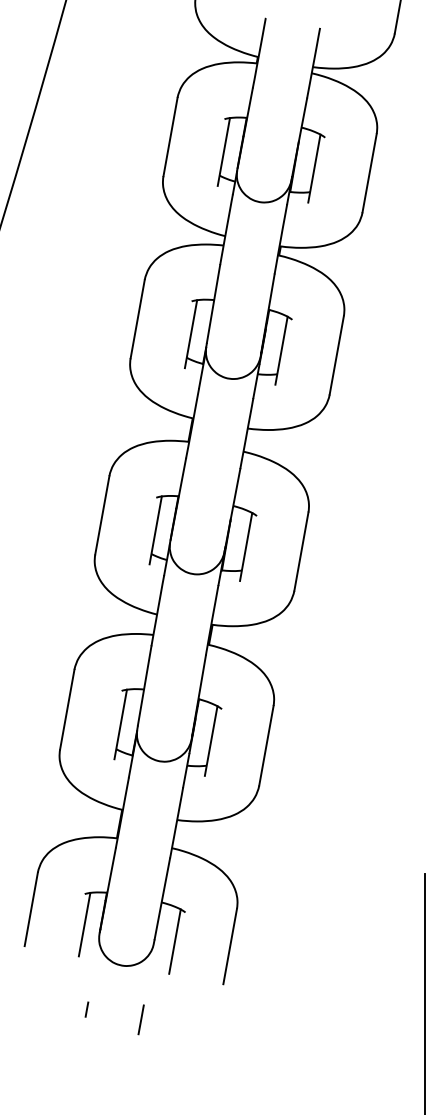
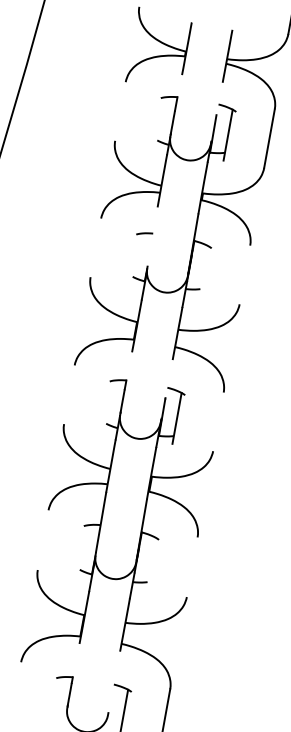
line: (245, 126) -> (176, 103), removed
line: (170, 136) -> (120, 111), removed
line: (299, 137) -> (217, 111), removed
line: (223, 151) -> (160, 122), removed
line: (213, 303) -> (152, 236), removed
line: (137, 319) -> (95, 248), removed
line: (190, 334) -> (135, 259), removed
line: (281, 350) -> (203, 271), removed
line: (336, 355) -> (244, 275), removed
line: (178, 497) -> (126, 381), removed
line: (232, 508) -> (166, 389), removed
line: (102, 515) -> (69, 394), removed
line: (155, 530) -> (109, 406), removed
line: (301, 551) -> (218, 421), removed
line: (67, 709) -> (43, 540), removed
line: (120, 724) -> (83, 551), removed
line: (210, 740) -> (150, 563), removed
line: (266, 745) -> (192, 567), removed
line: (107, 888) -> (73, 674), removed
line: (162, 898) -> (114, 681), removed
line: (30, 909) -> (15, 689), removed
line: (84, 924) -> (56, 701), removed

